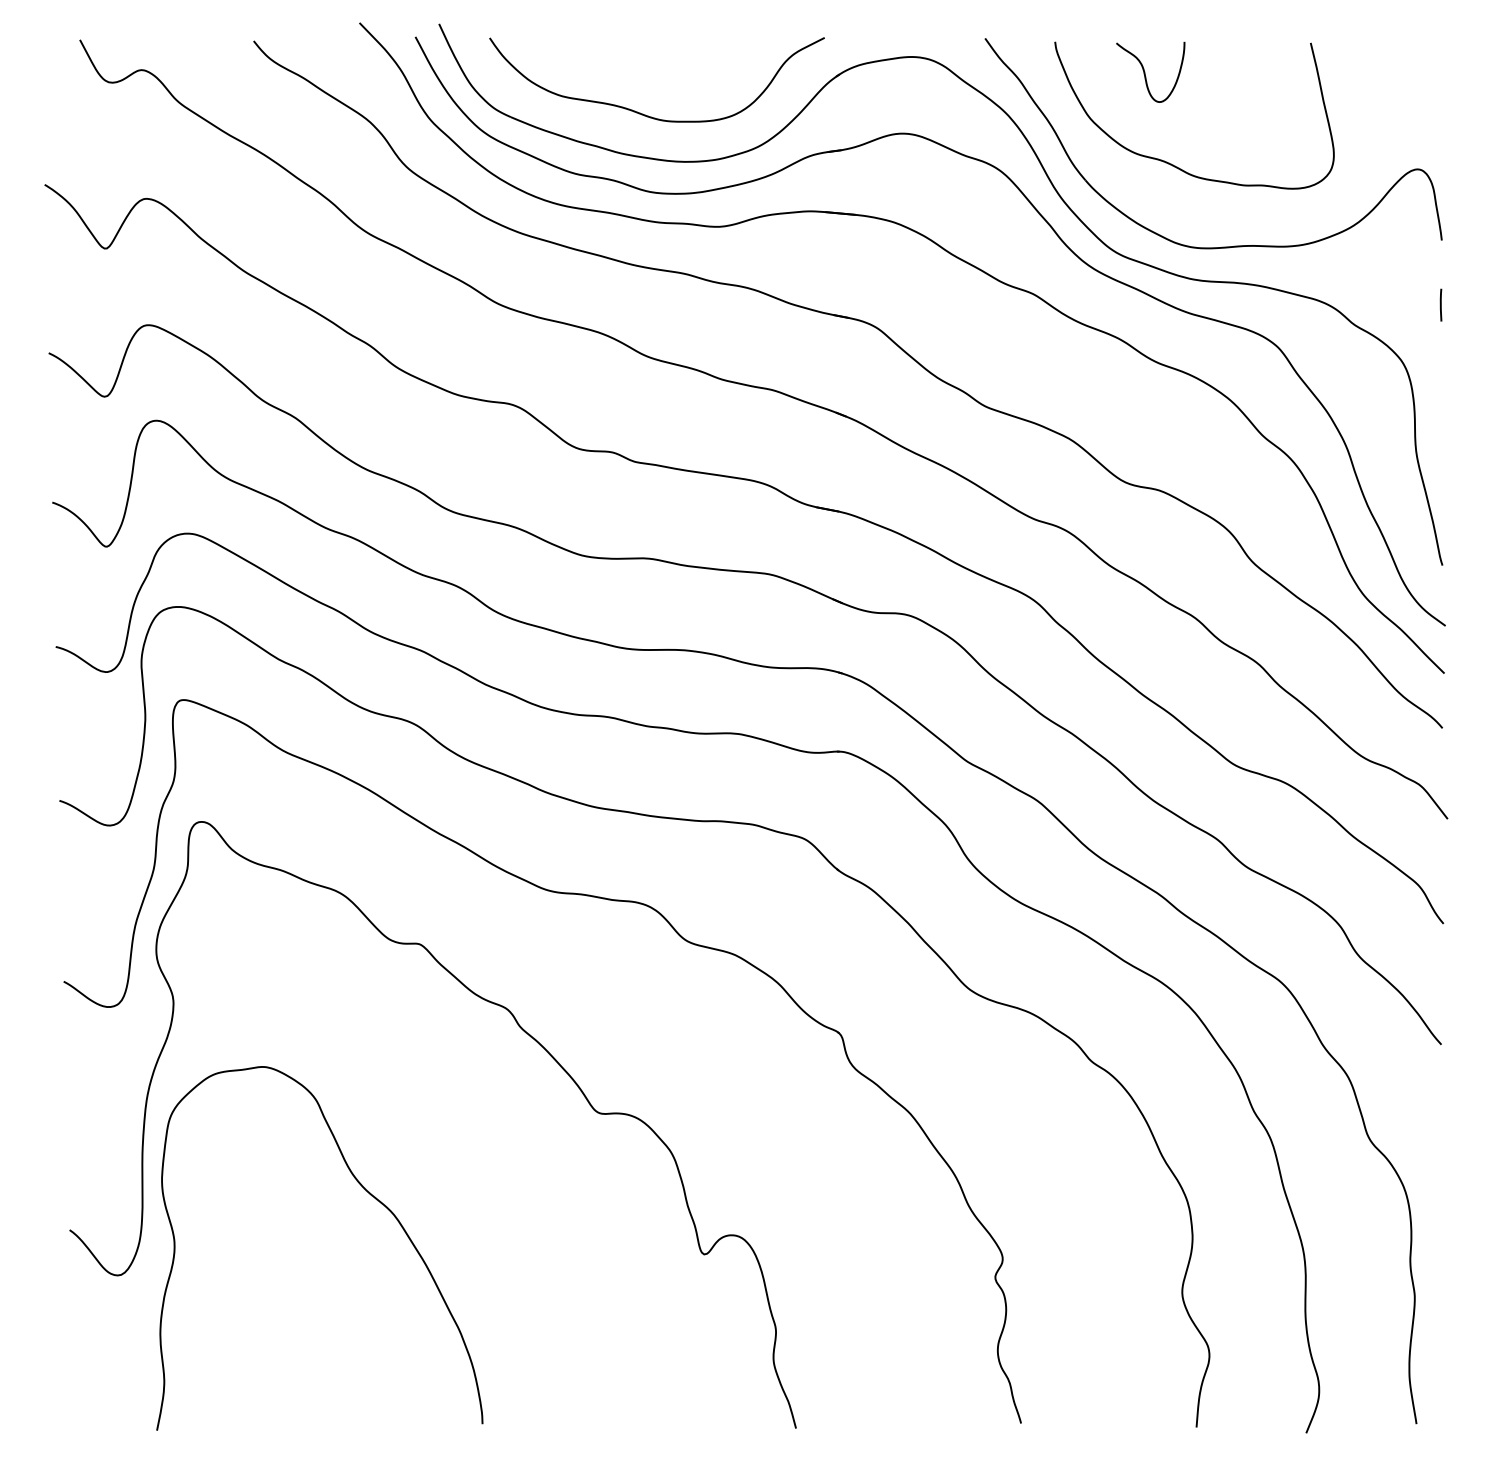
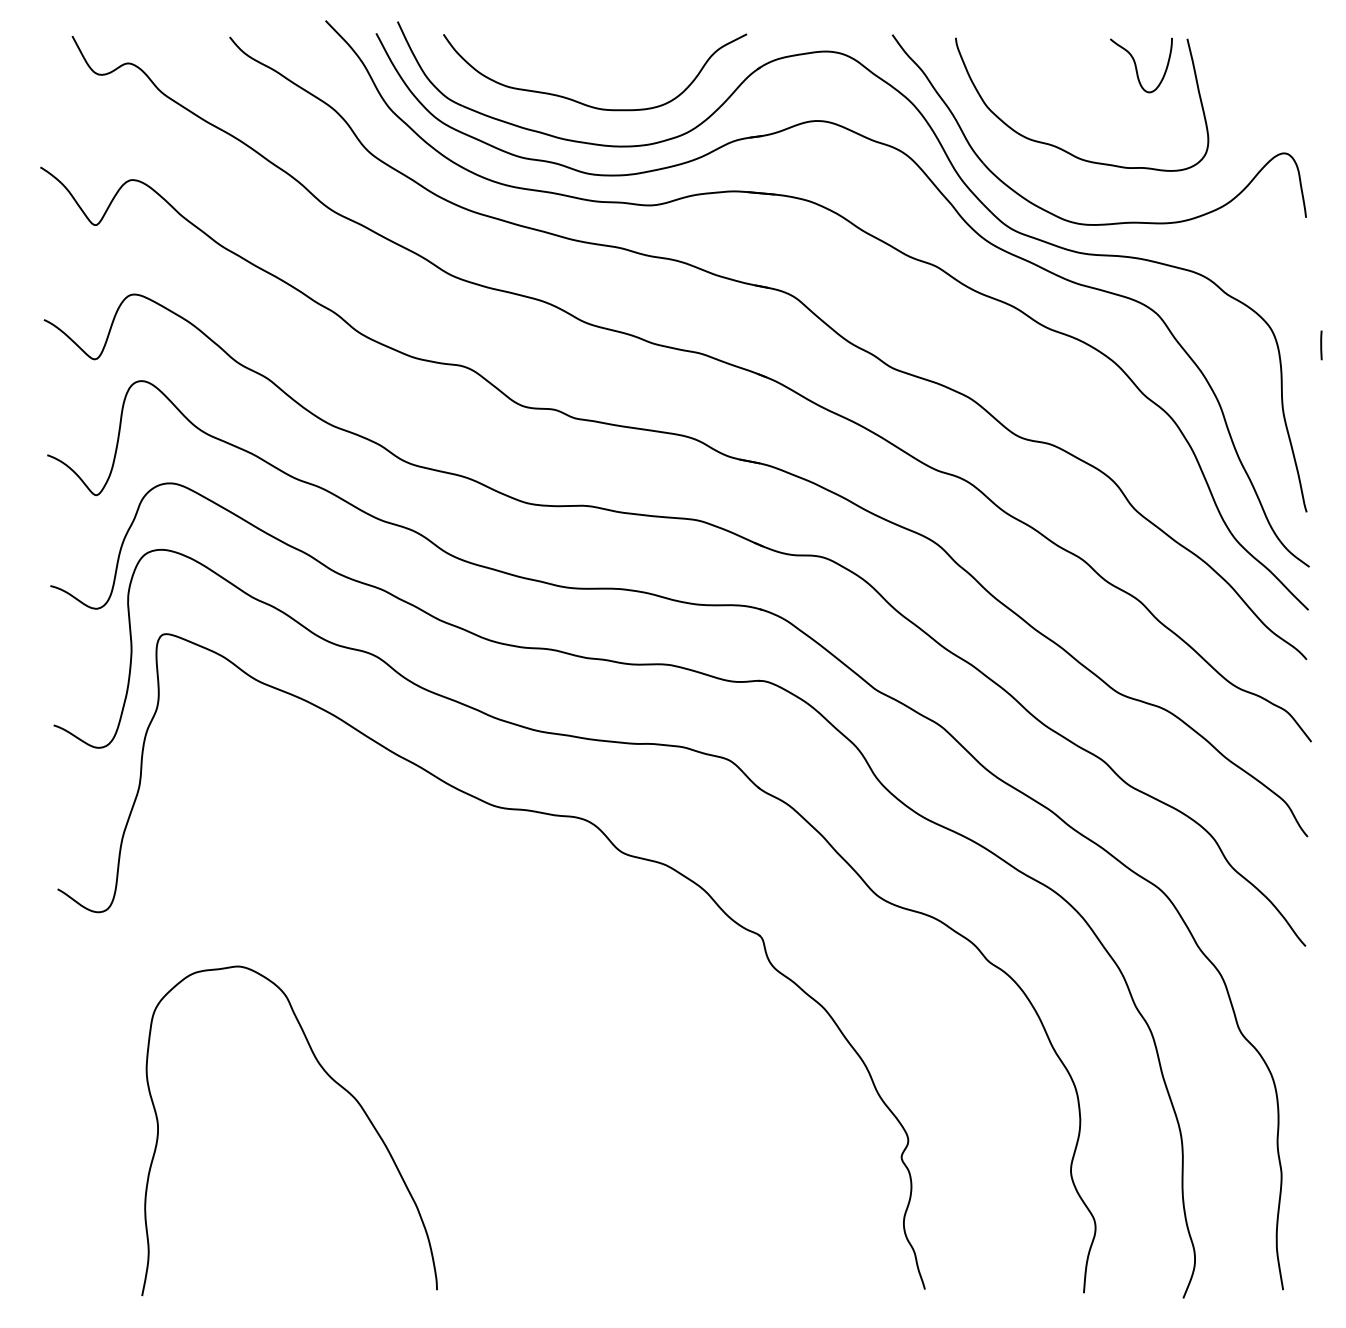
curve: (1145, 72) -> (1136, 65), moved
line: (1441, 305) -> (1321, 345), moved
curve: (523, 1031) -> (474, 934), removed

